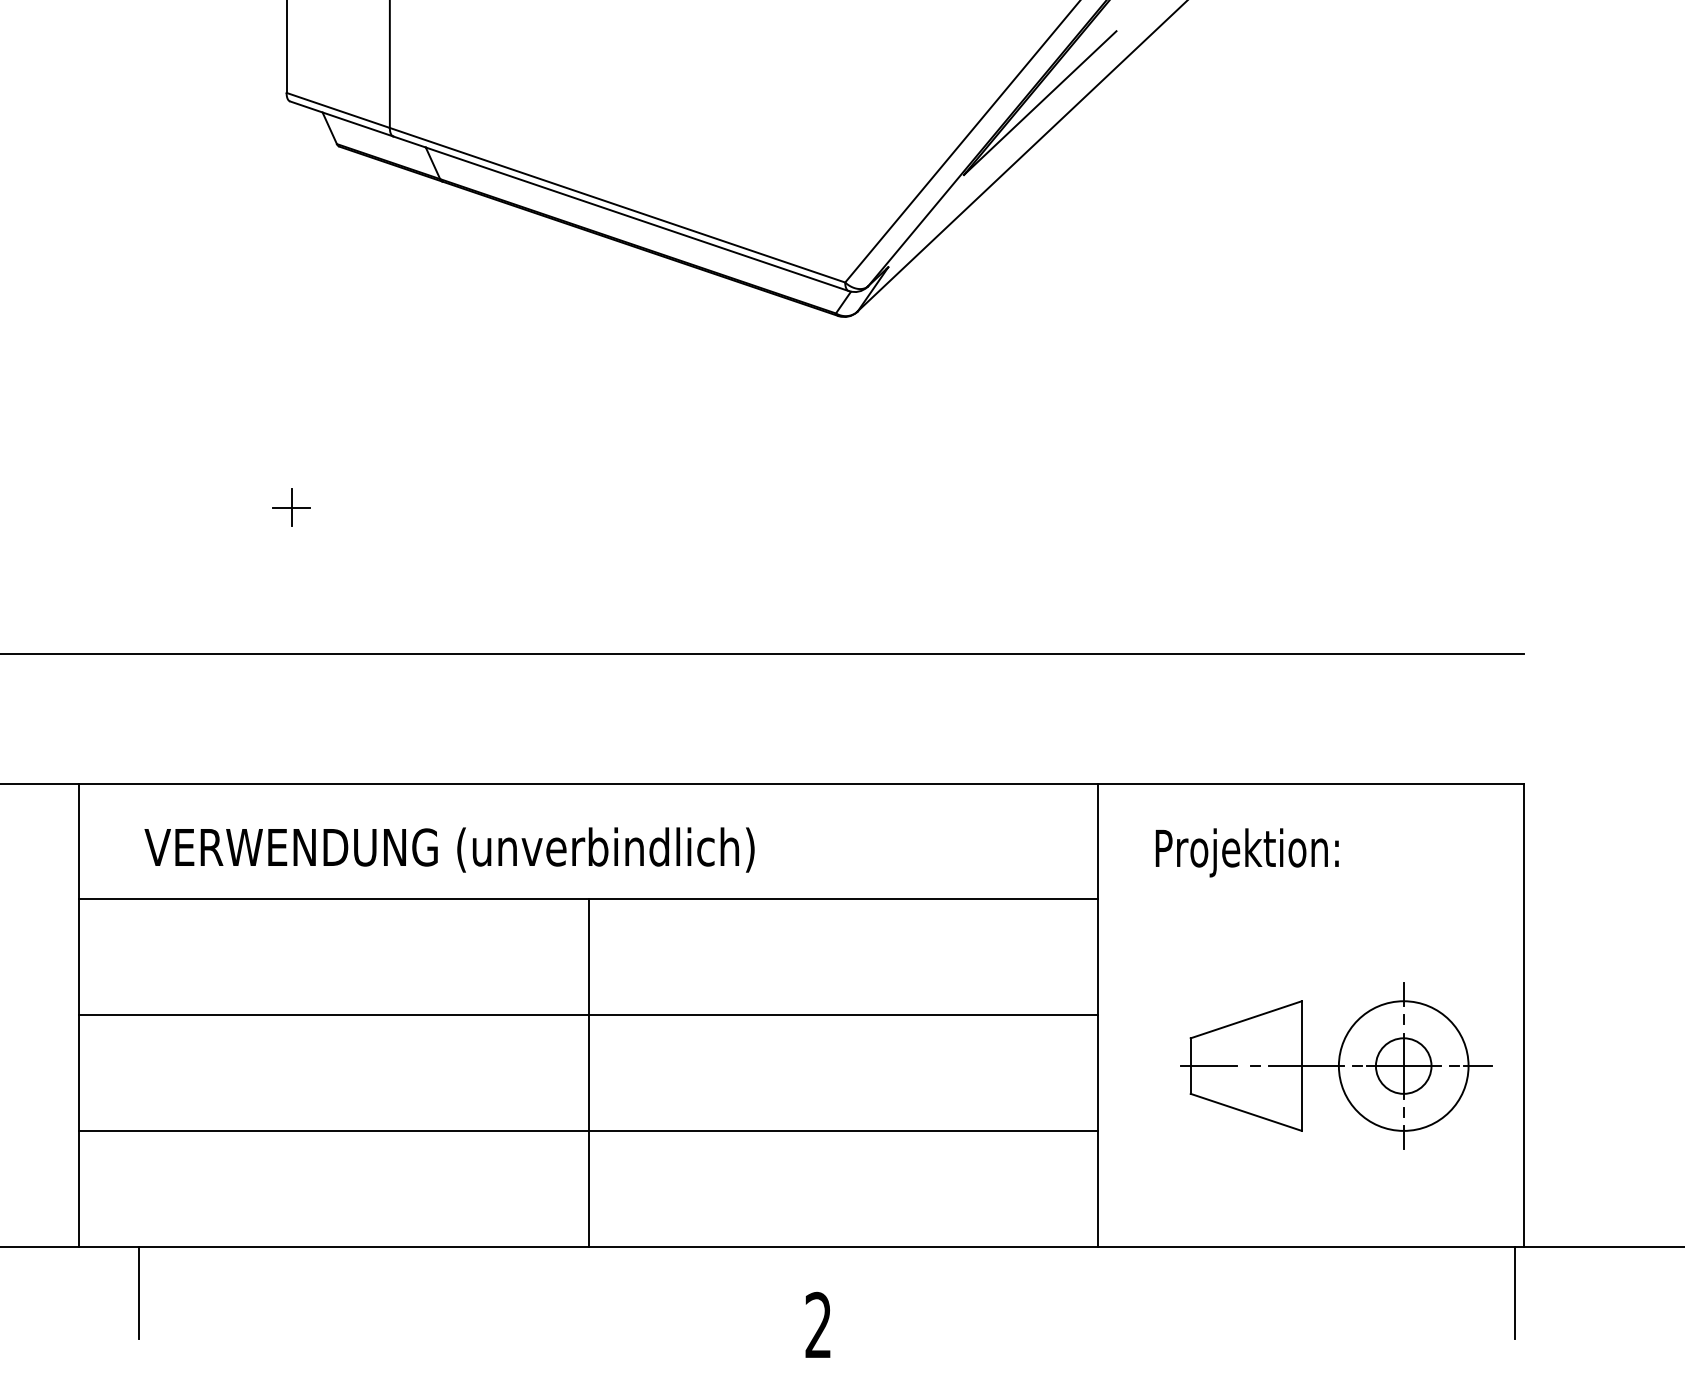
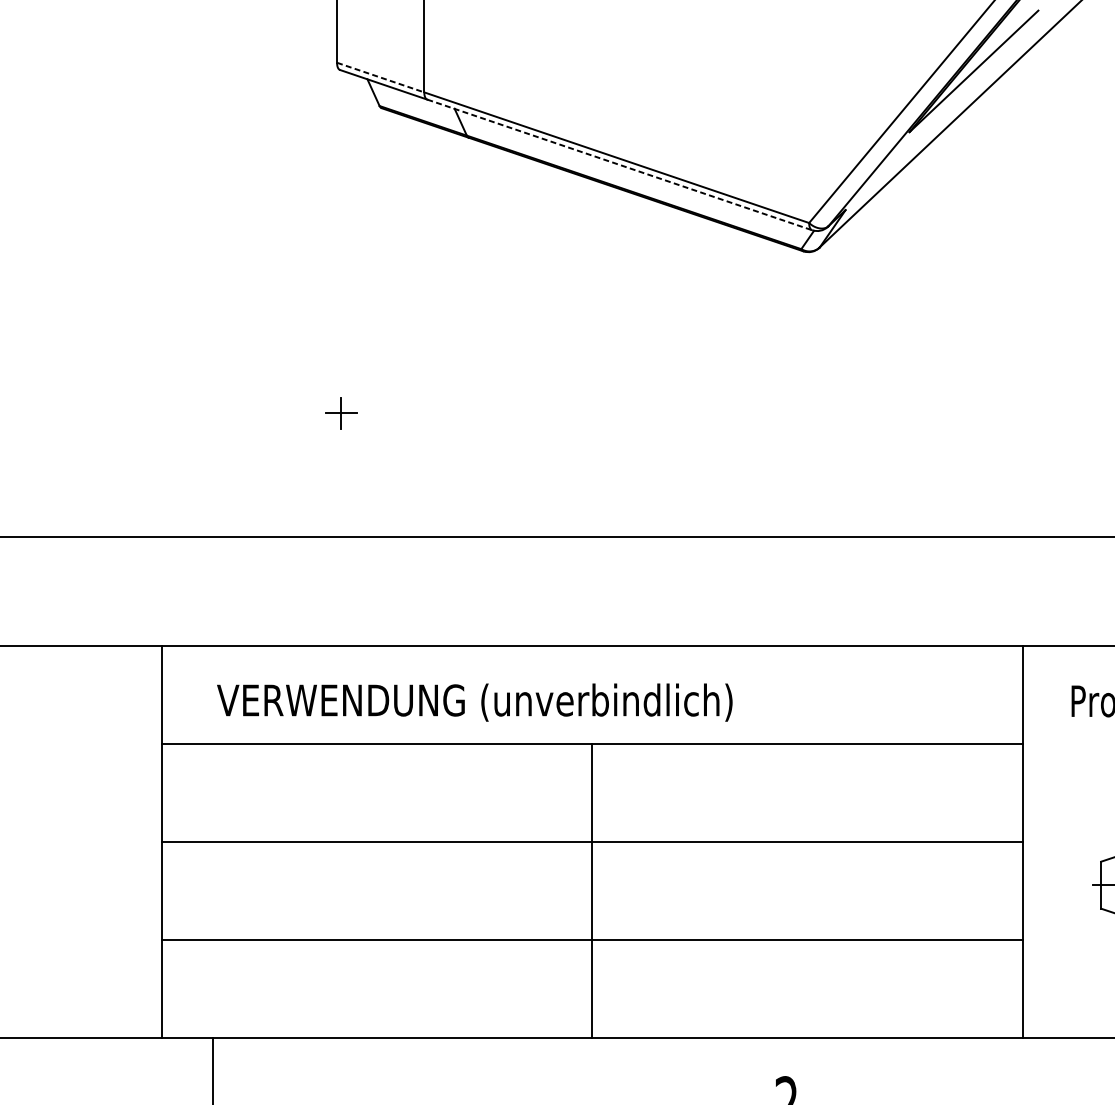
line: (338, 110) -> (380, 77), solid -> dashed
line: (621, 213) -> (620, 164), solid -> dashed

